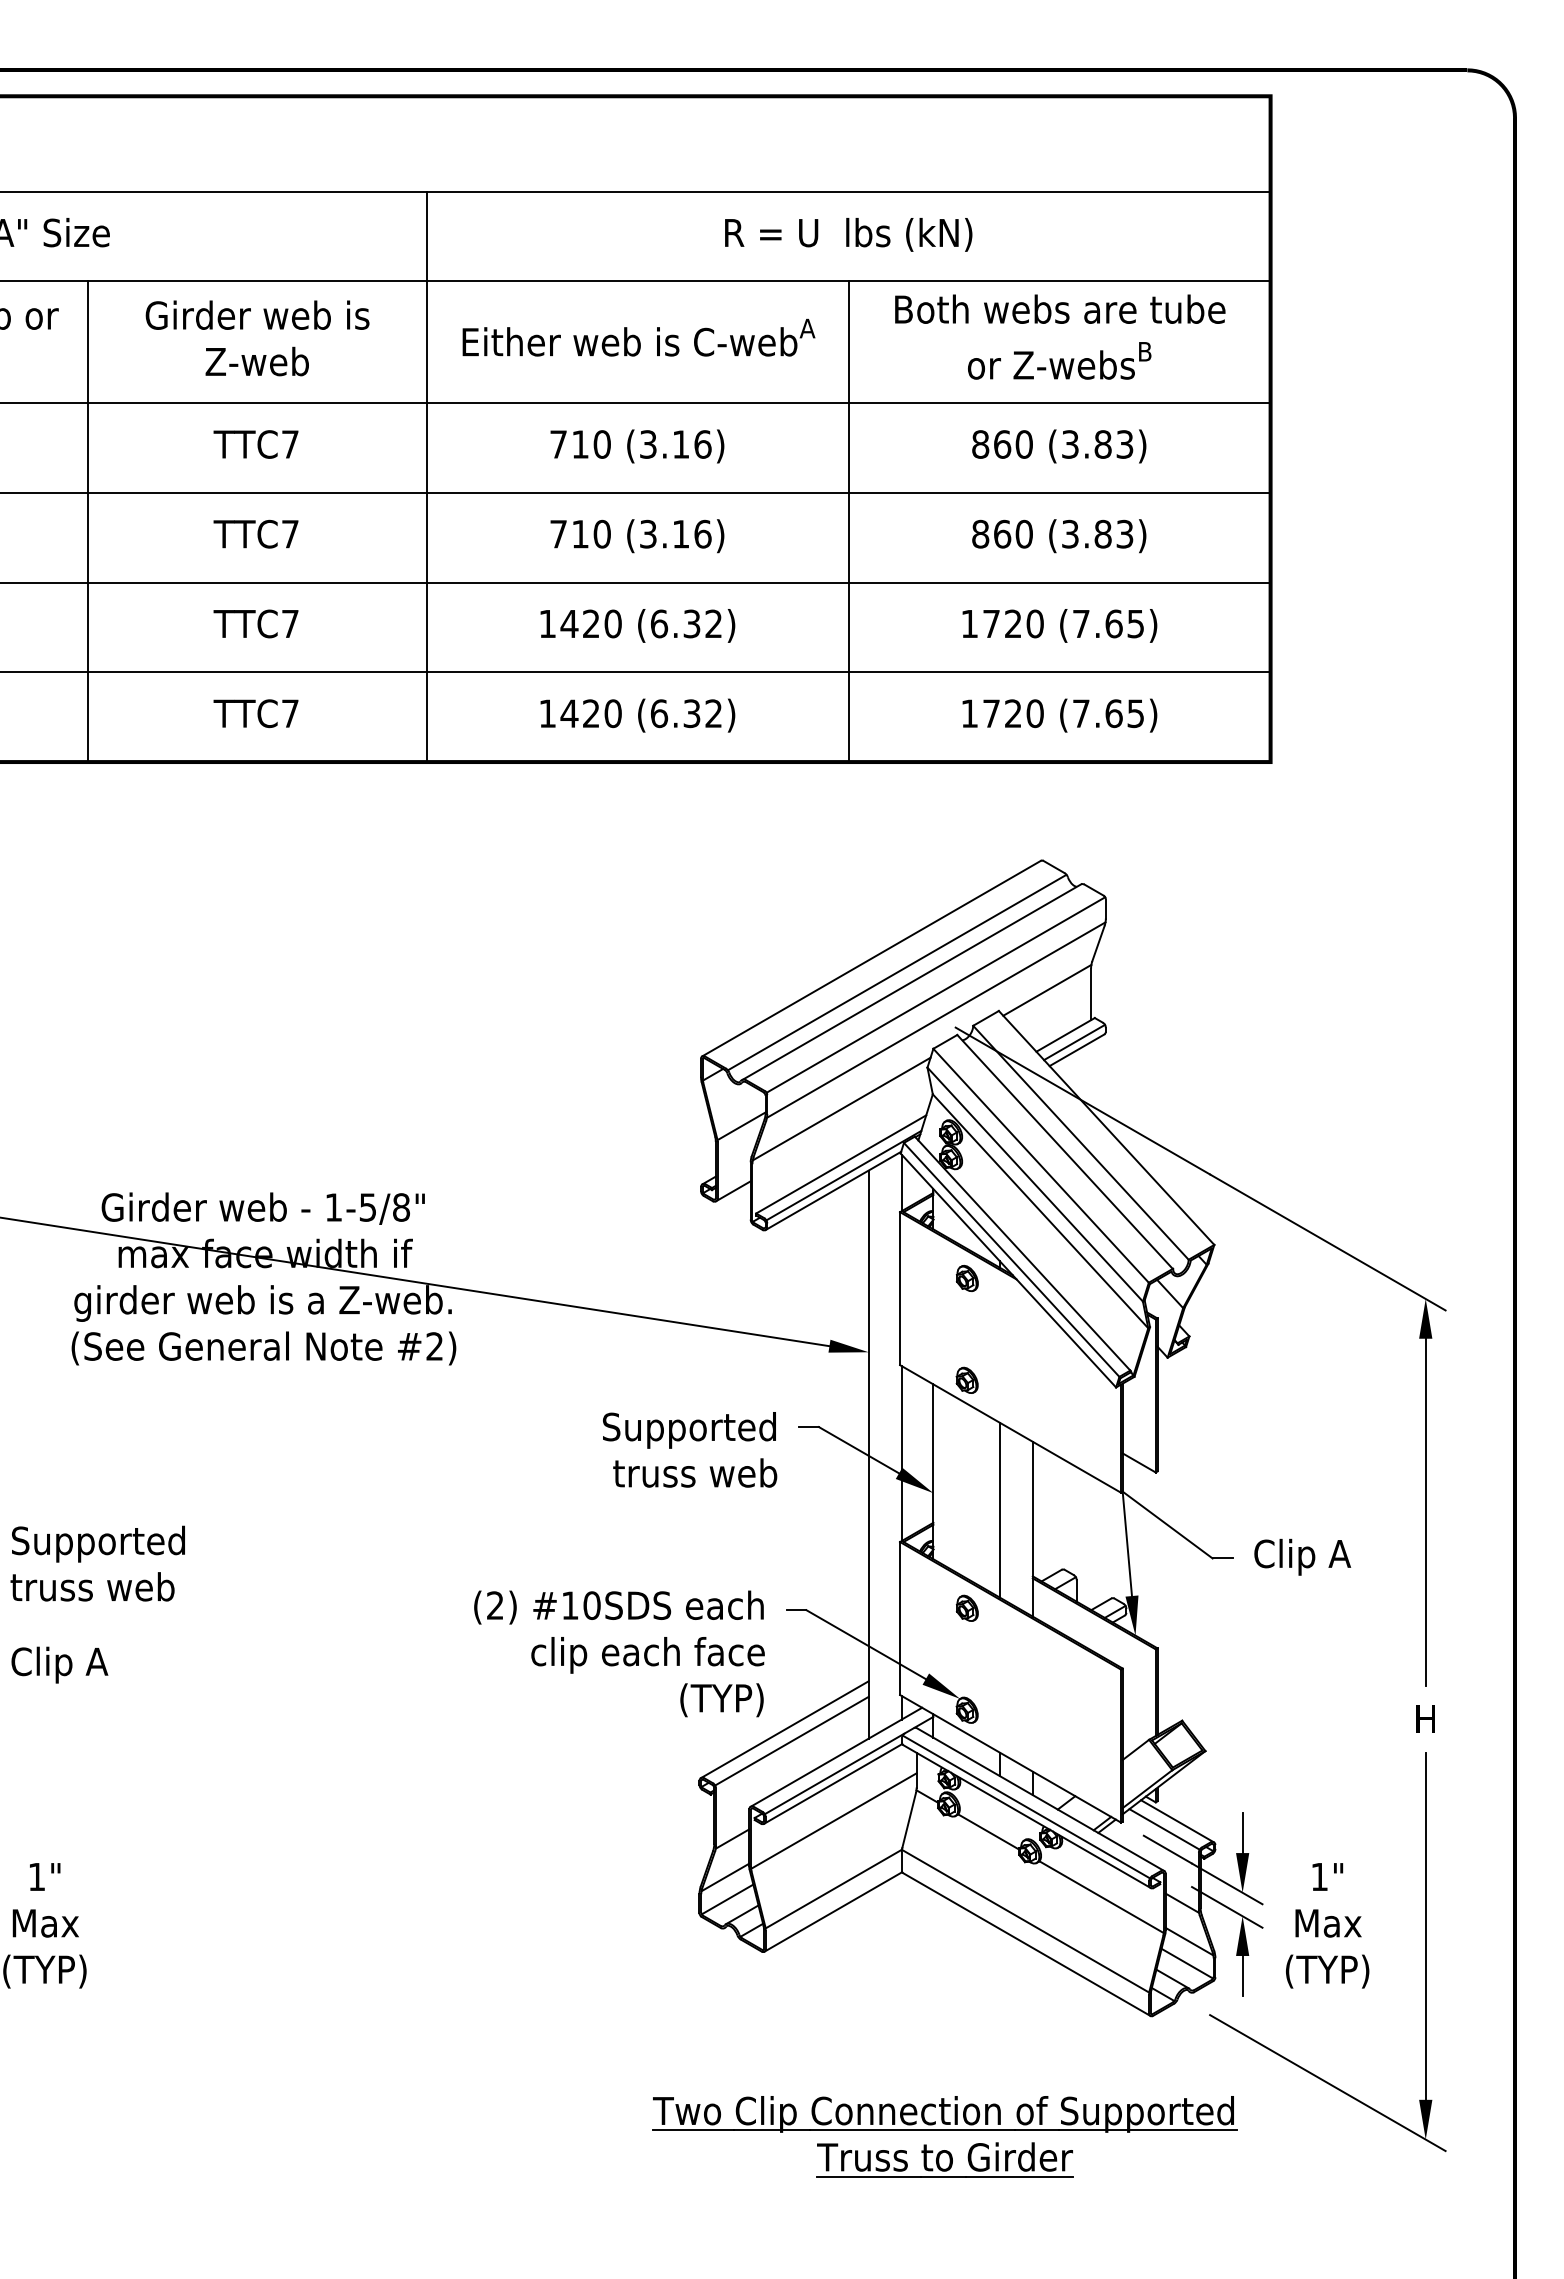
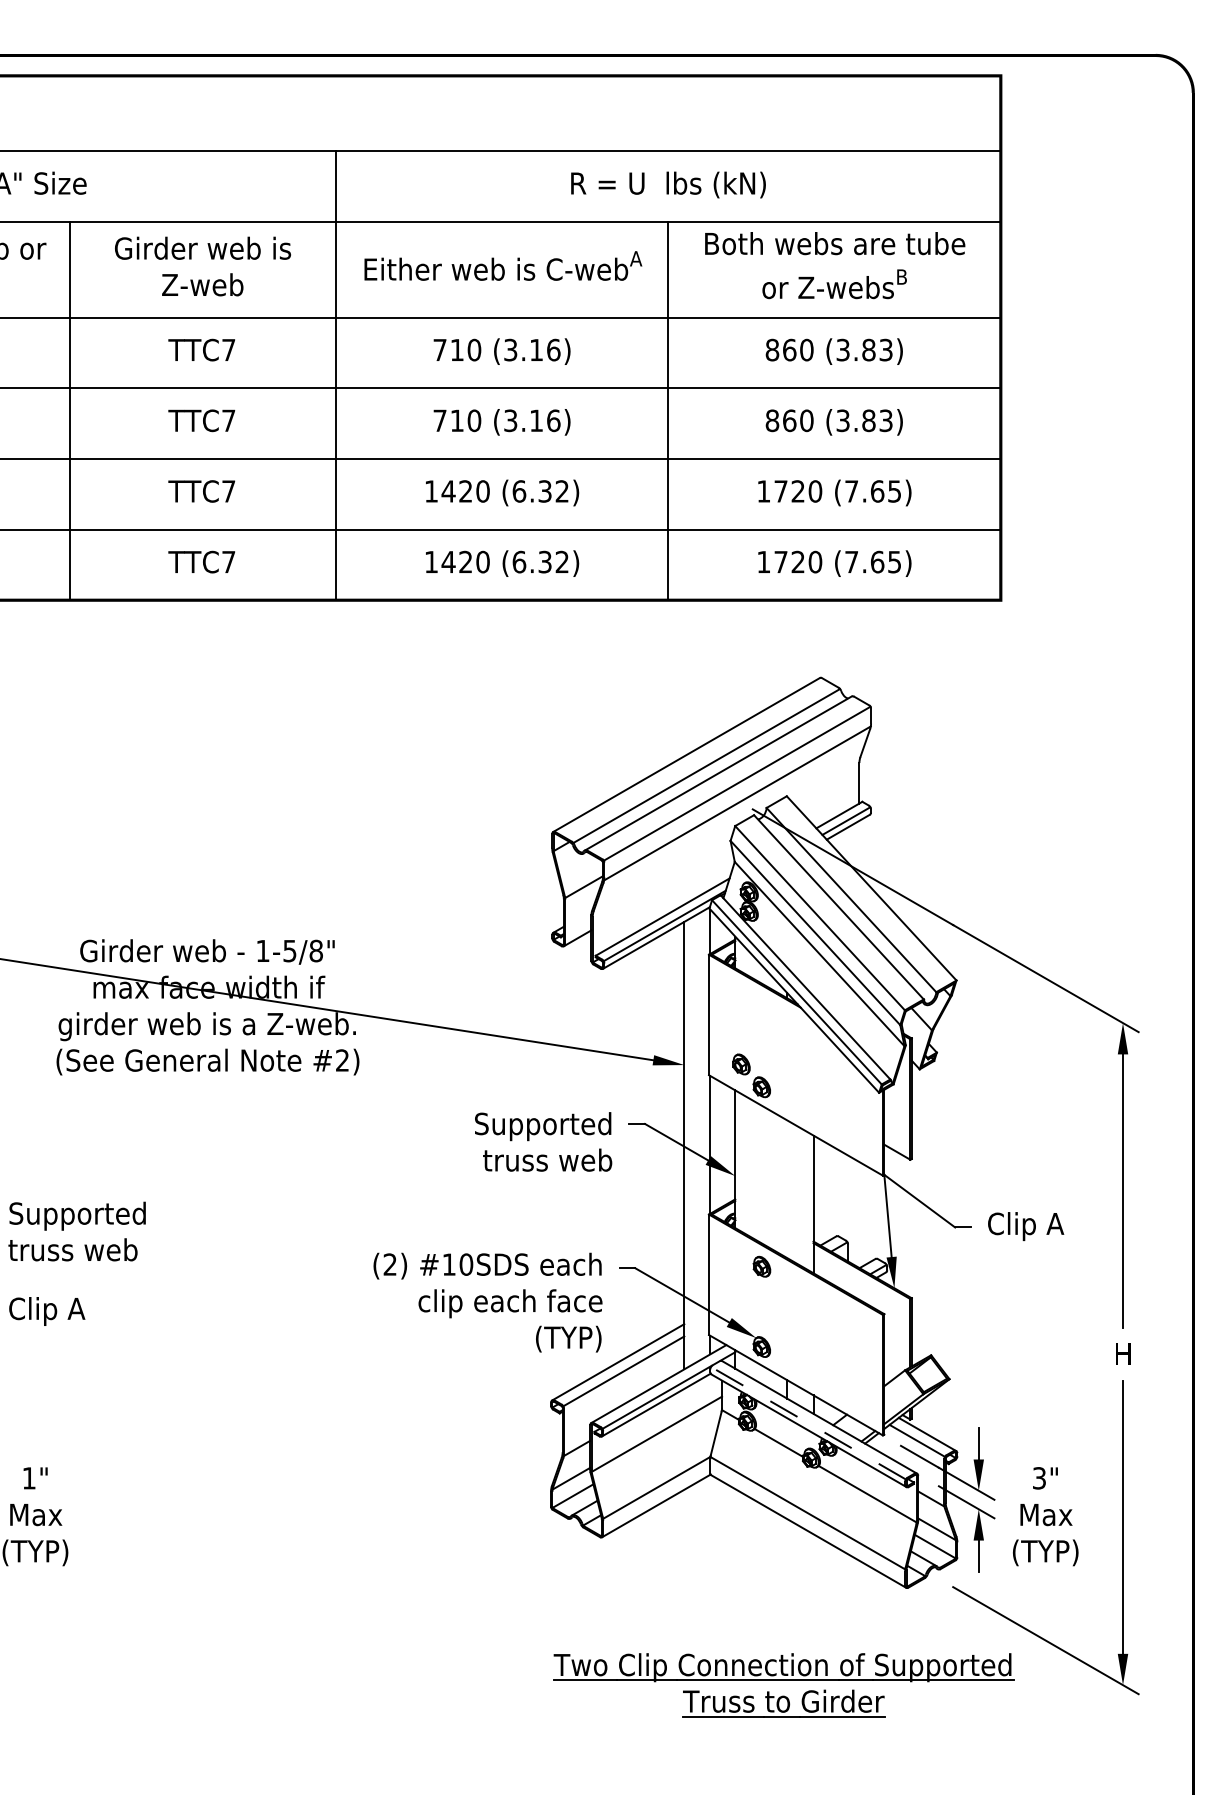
line: (1047, 989) -> (825, 779), removed
line: (841, 1108) -> (662, 873), removed
part: (966, 1277) -> (740, 1063), moved
line: (999, 1509) -> (787, 1188), removed
line: (1026, 1806) -> (808, 1422), solid -> dashed
text: (1319, 1876) -> (1039, 1477), 1" -> 3"
part: (944, 2136) -> (783, 1685), moved

